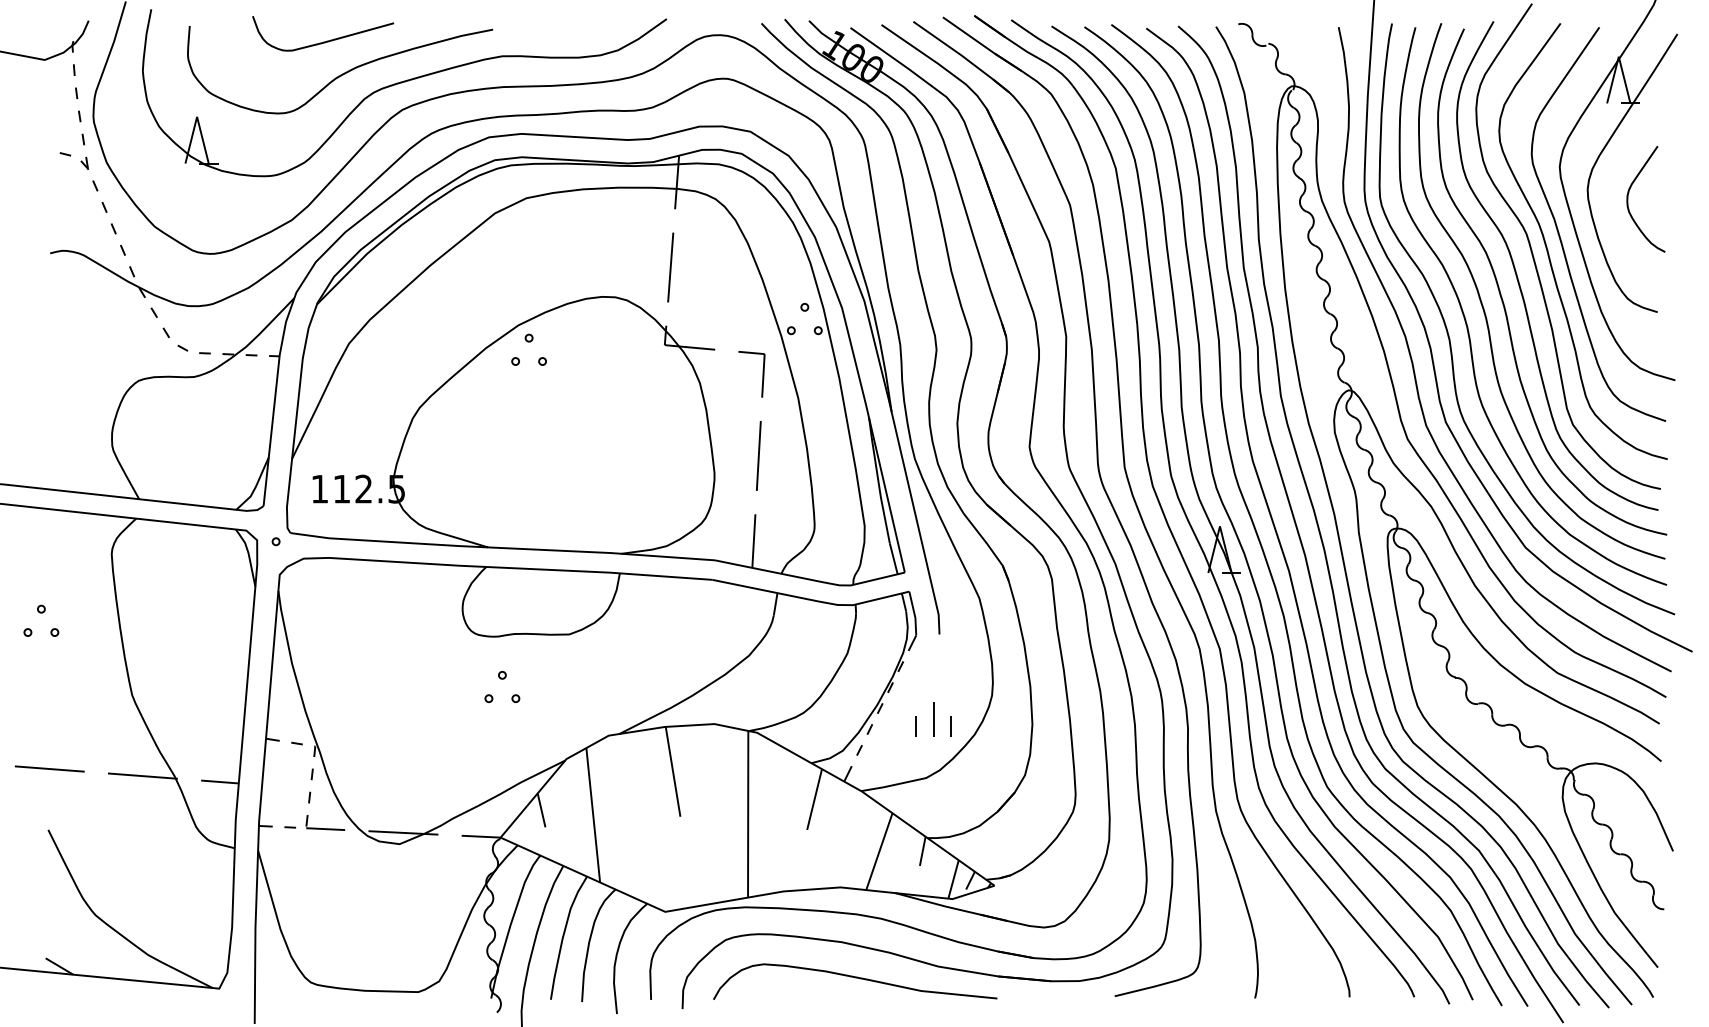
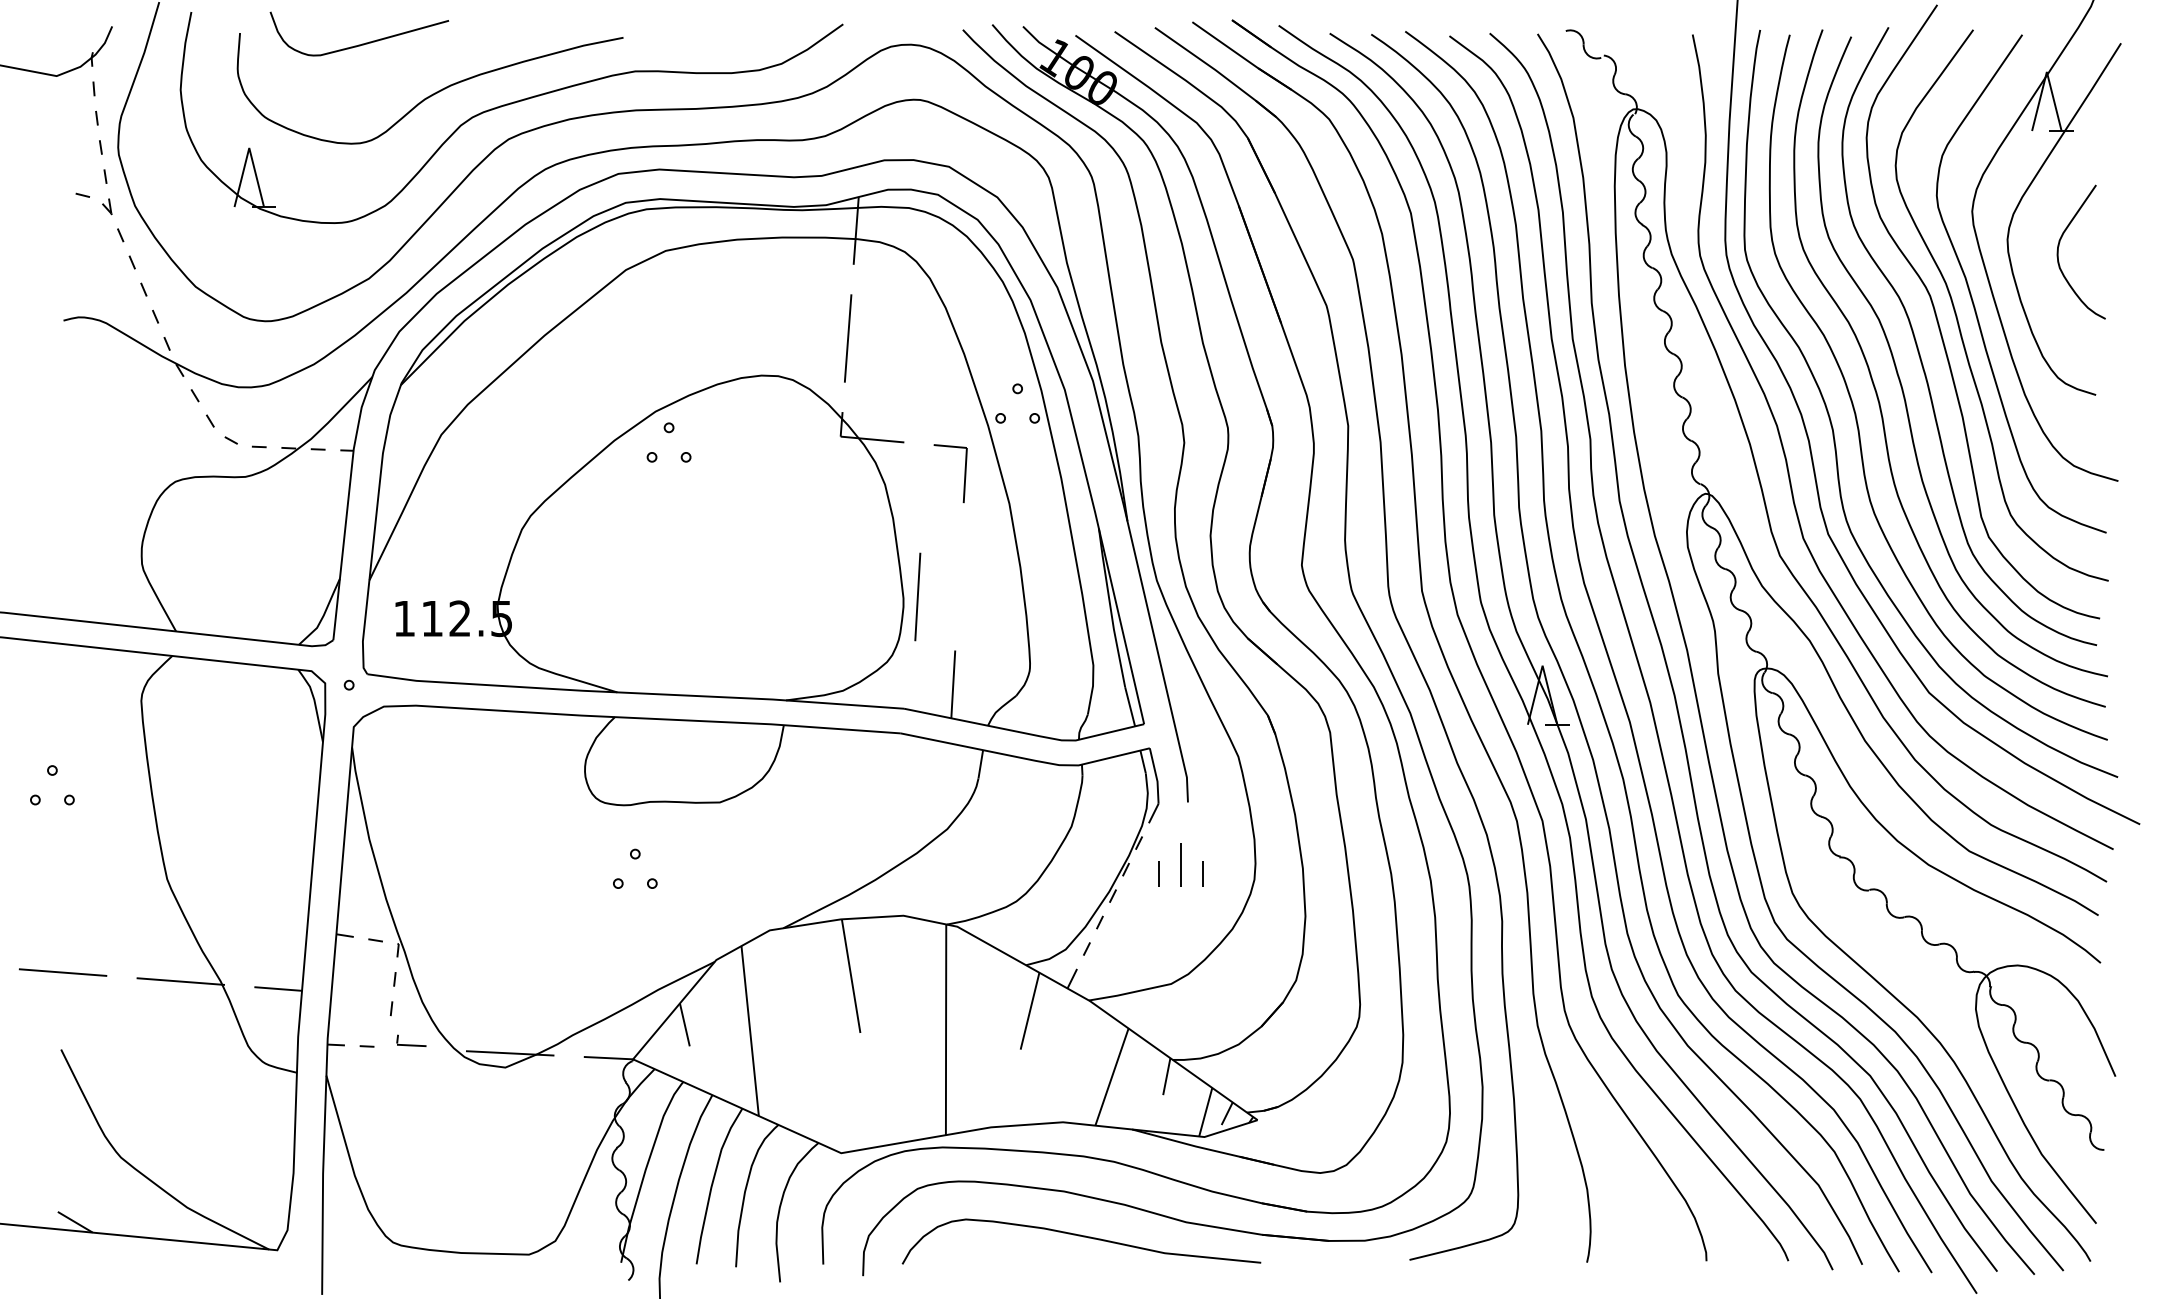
curve: (323, 41) -> (359, 43), moved
line: (758, 455) -> (917, 596), moved
part: (933, 719) -> (1180, 865), moved
part: (325, 822) -> (411, 1040), size x0.6

